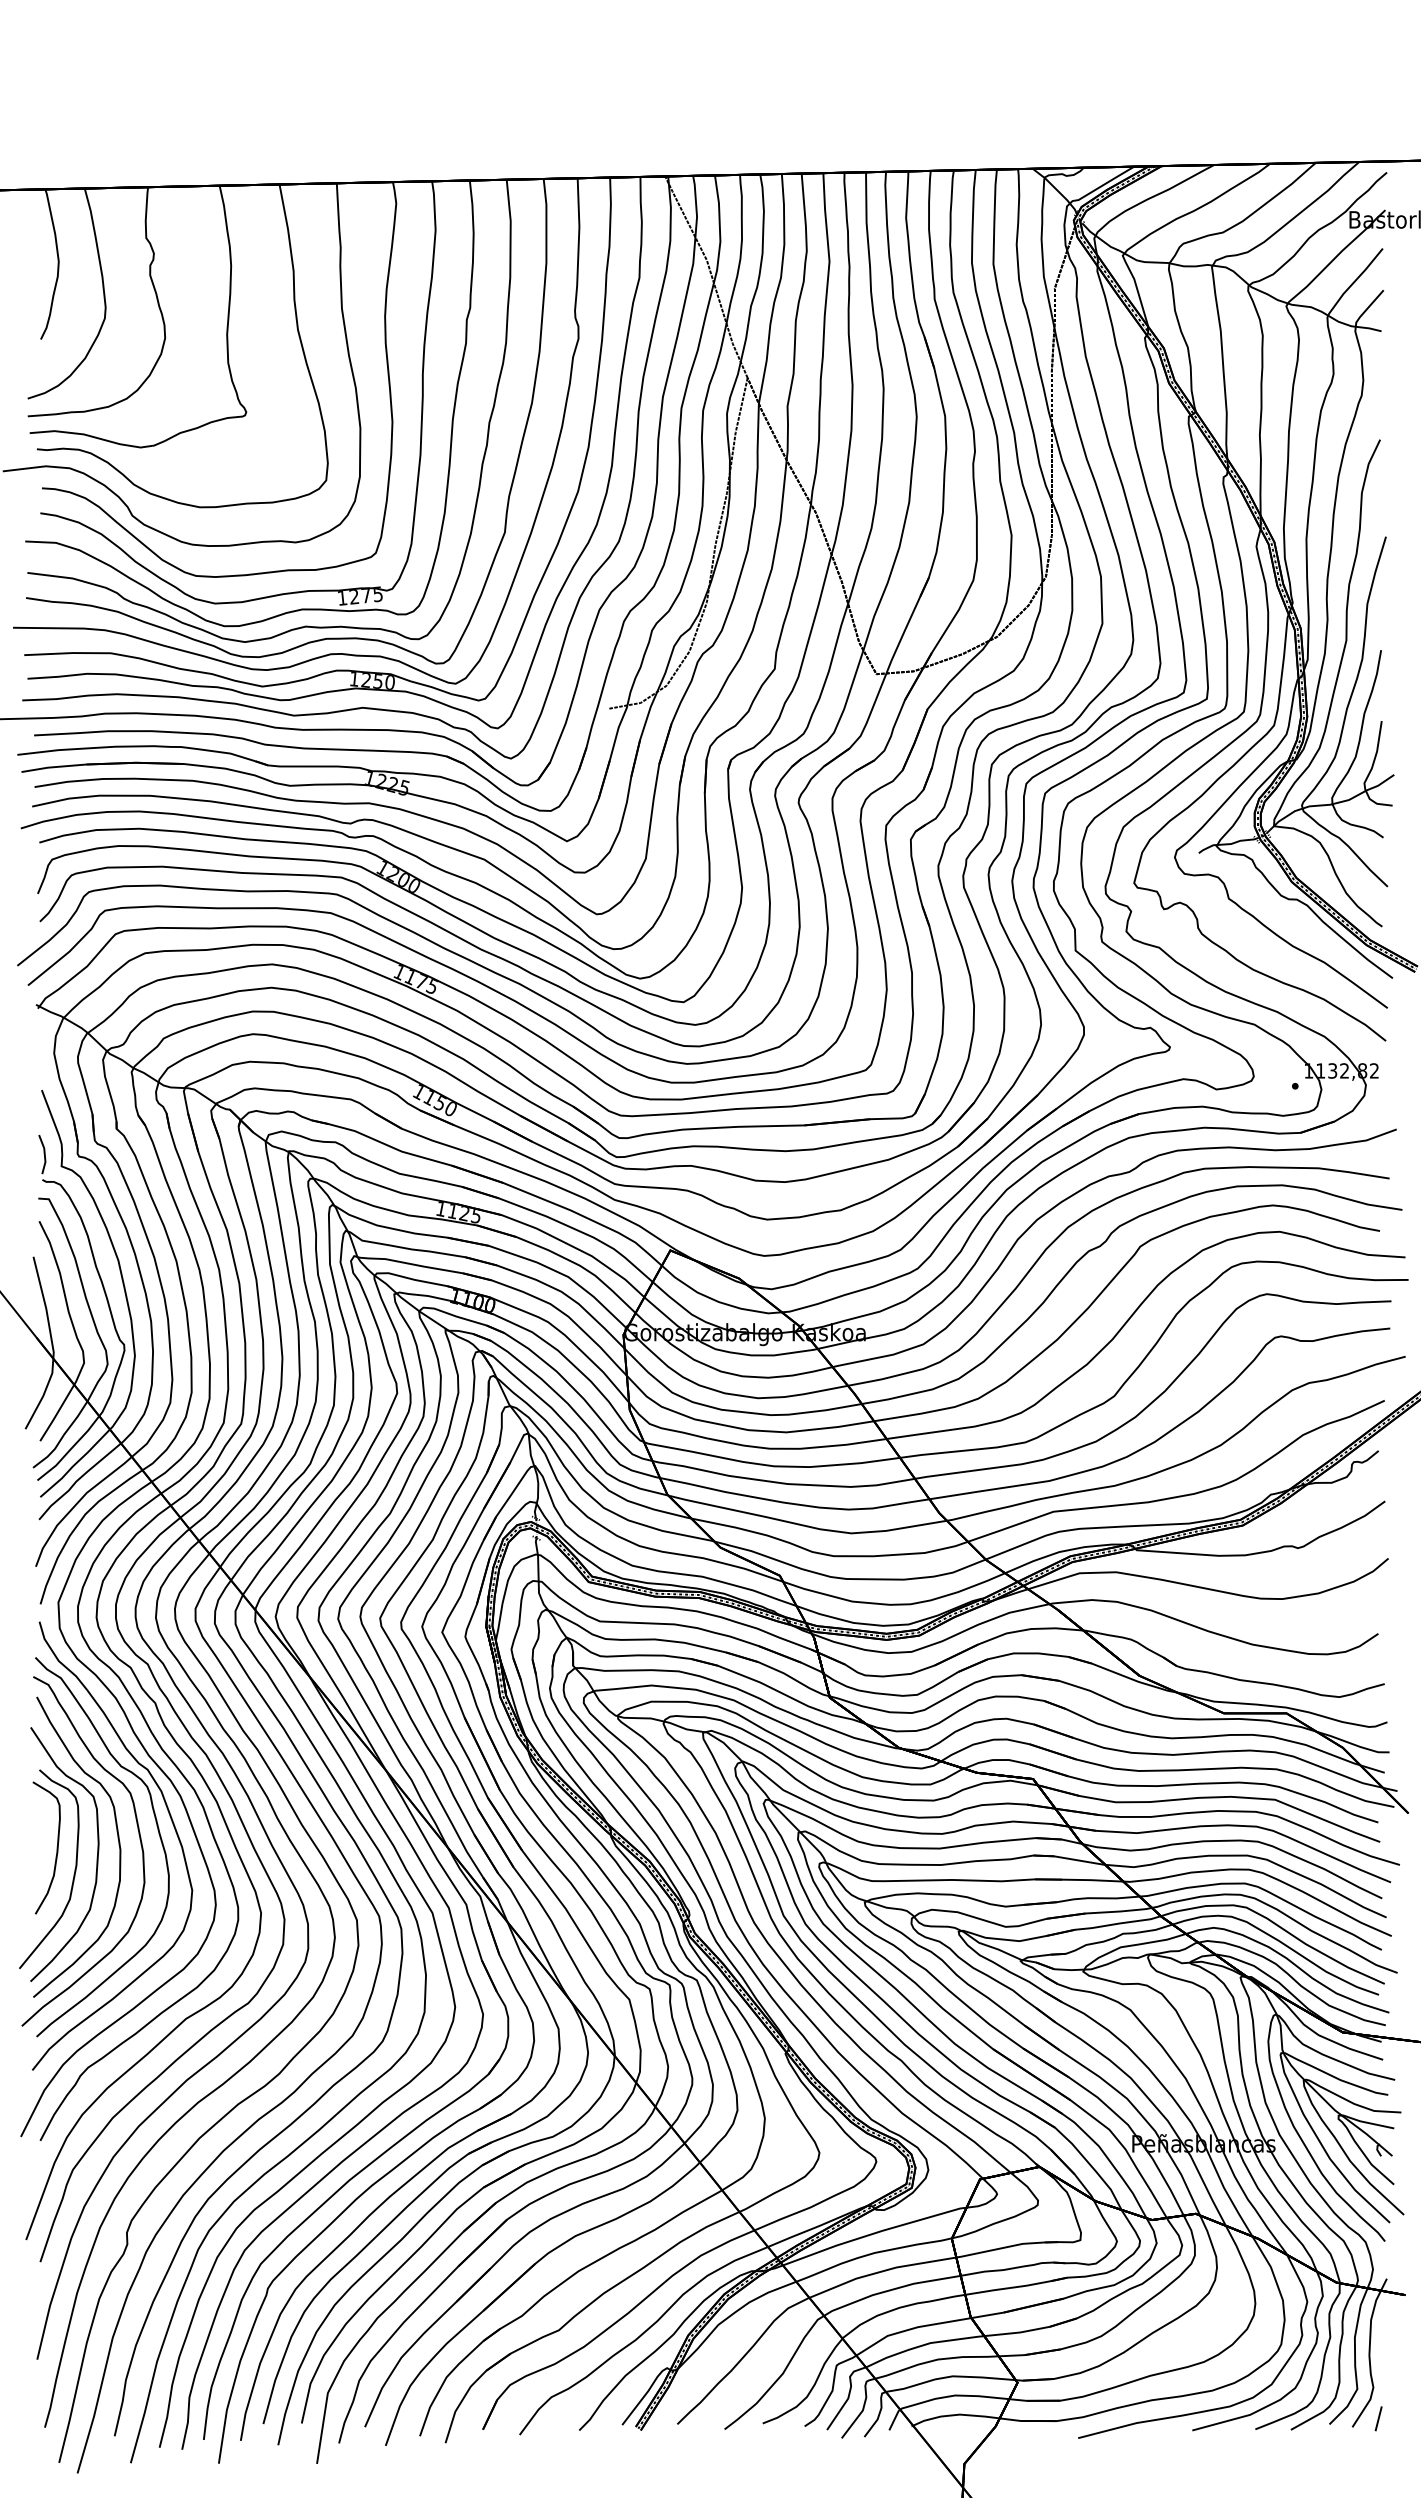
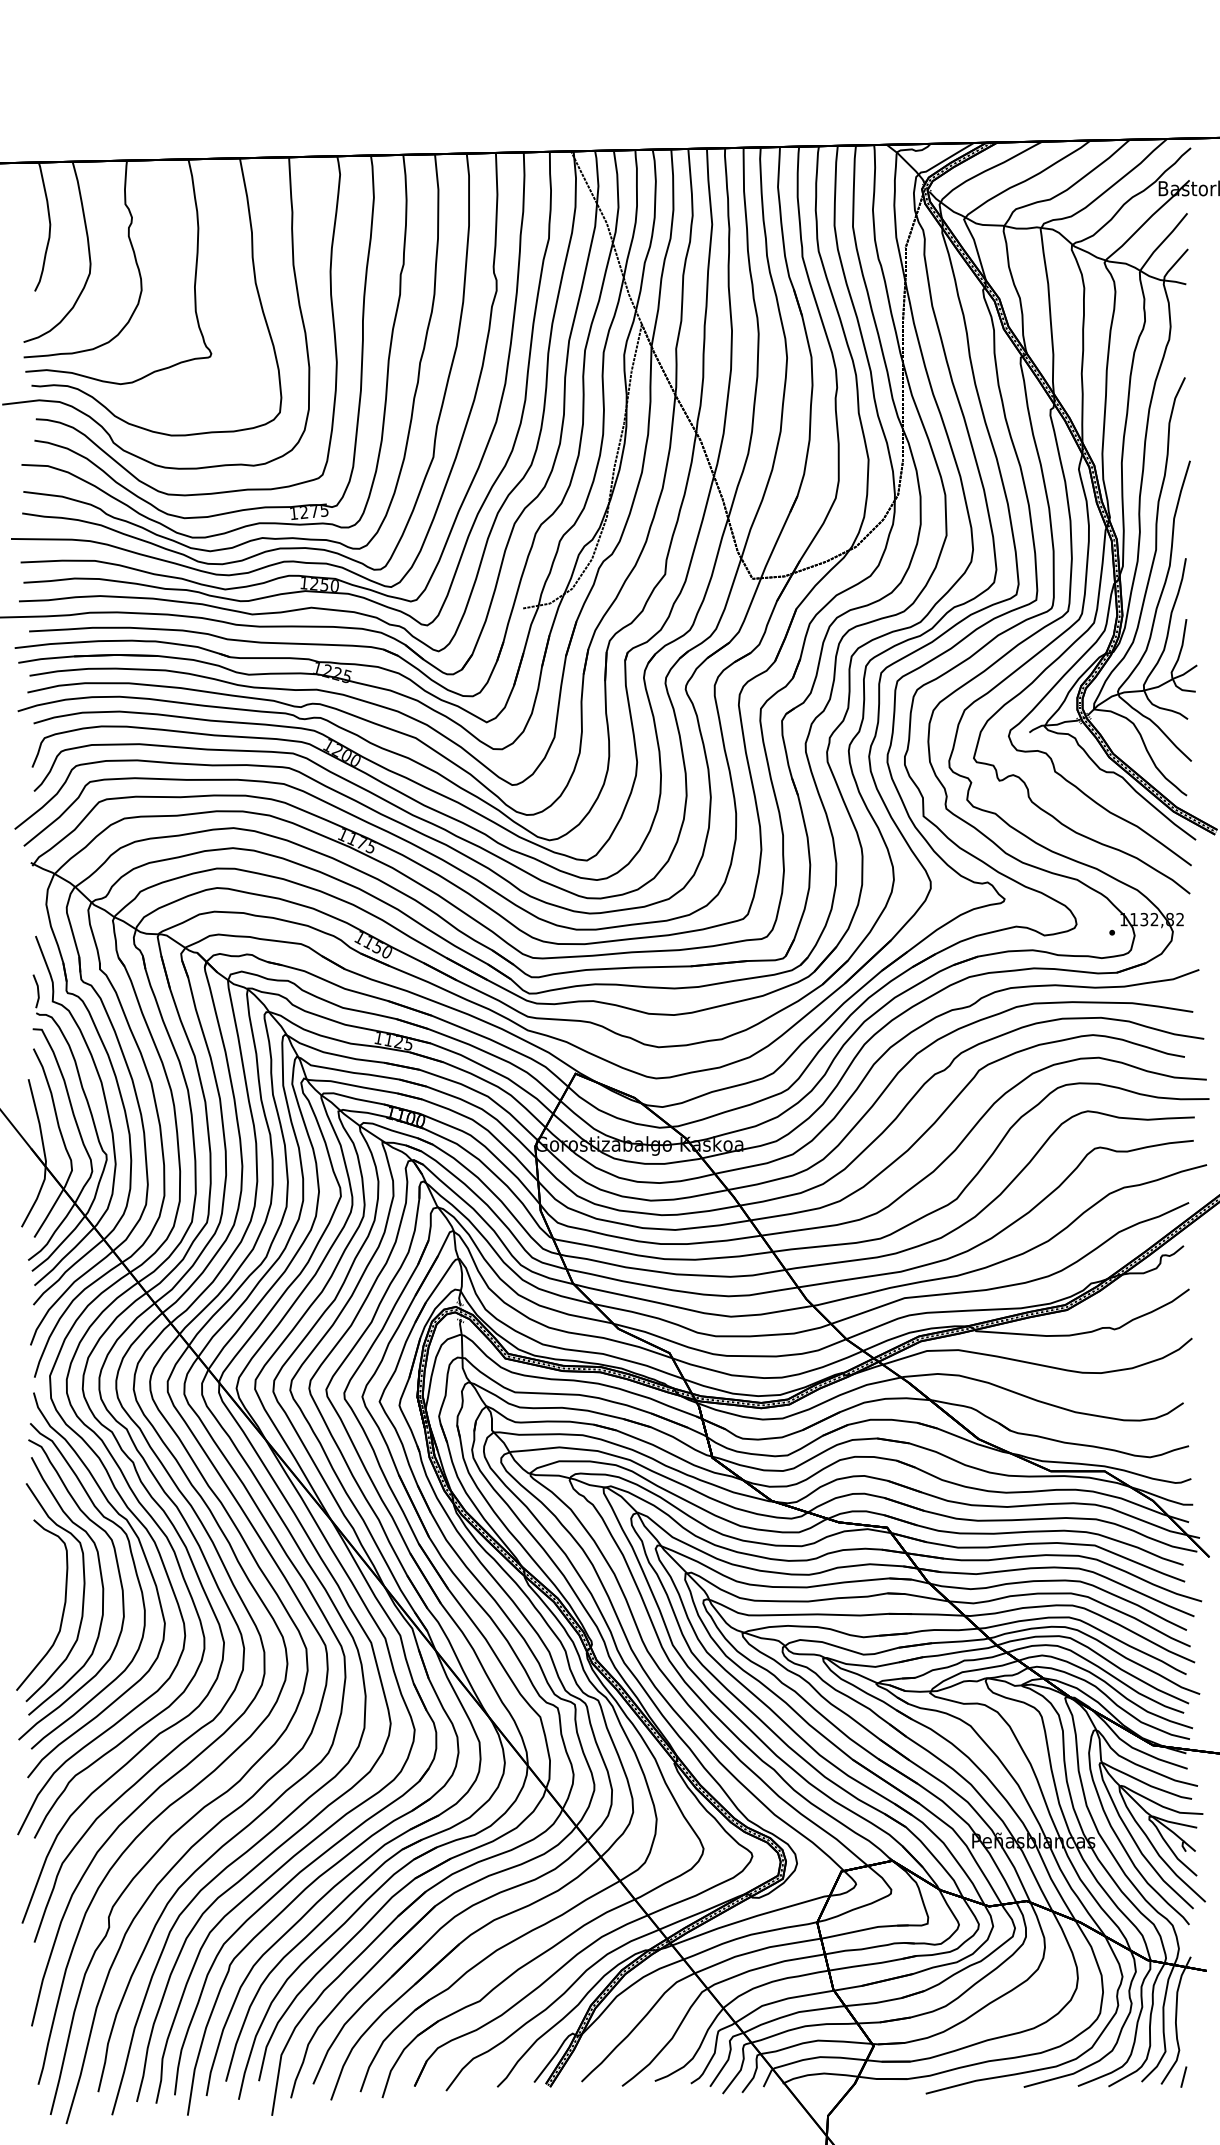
curve: (56, 1847) -> (48, 1586), removed

